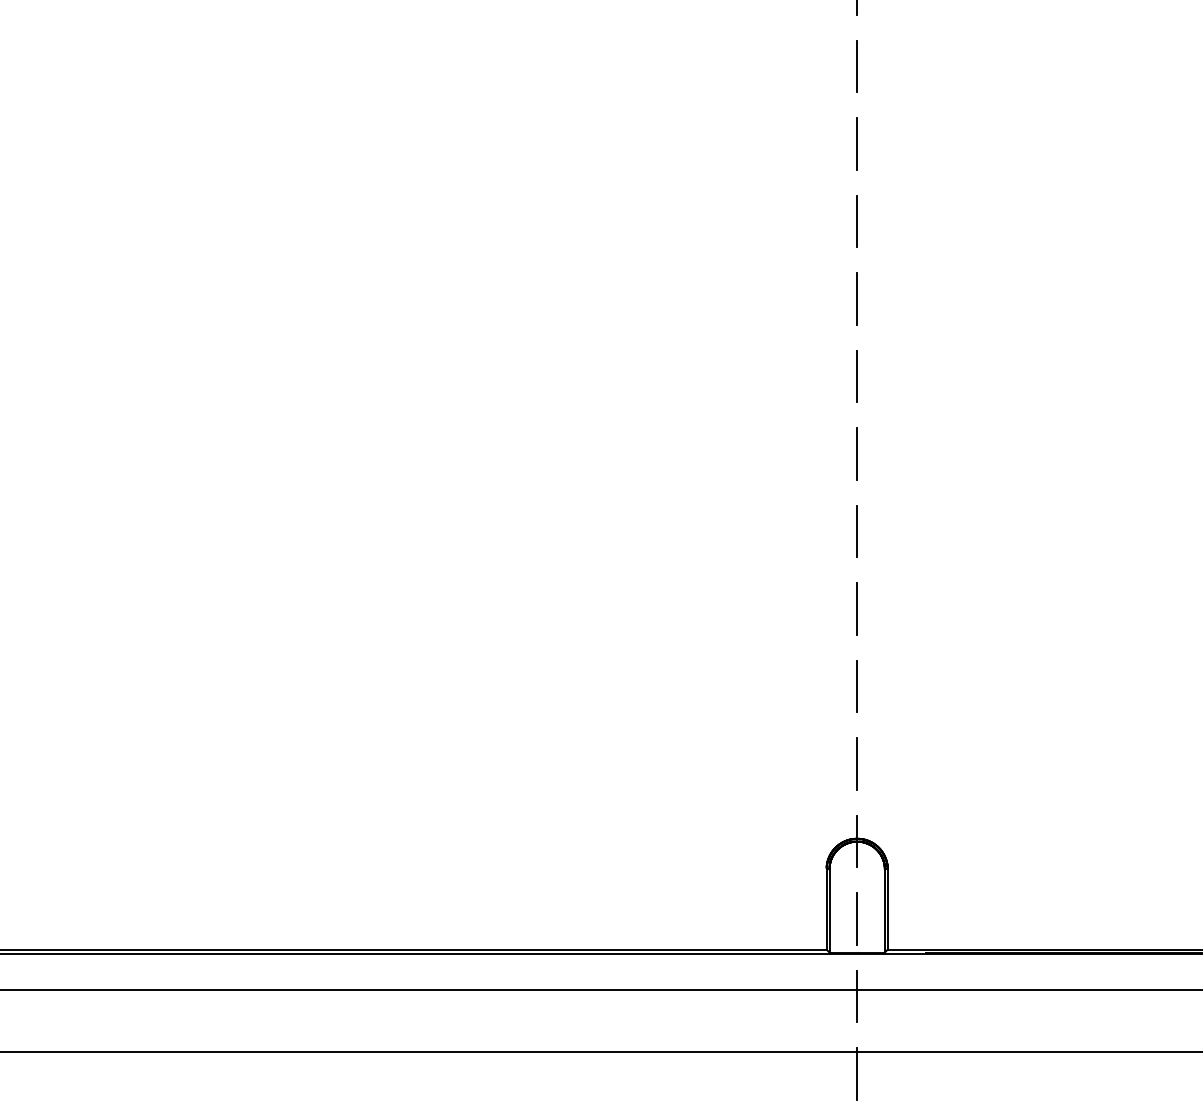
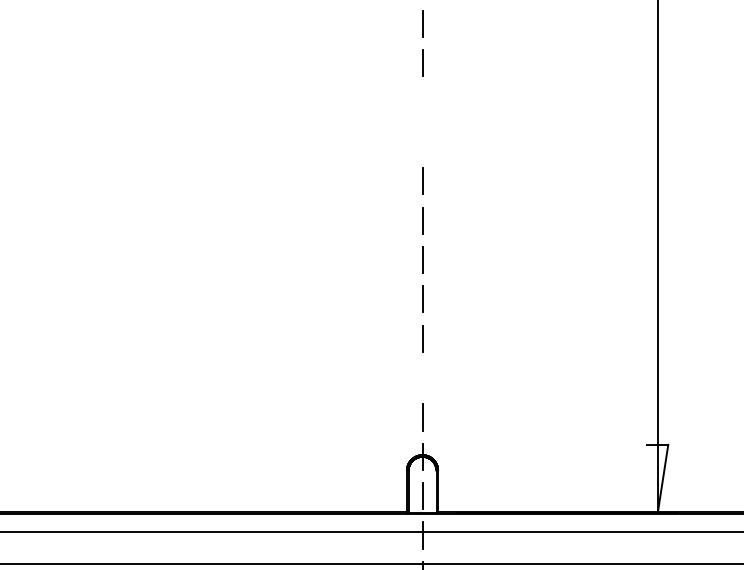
line: (857, 143) -> (422, 102), removed
line: (857, 220) -> (422, 141), removed
line: (857, 685) -> (422, 377), removed

